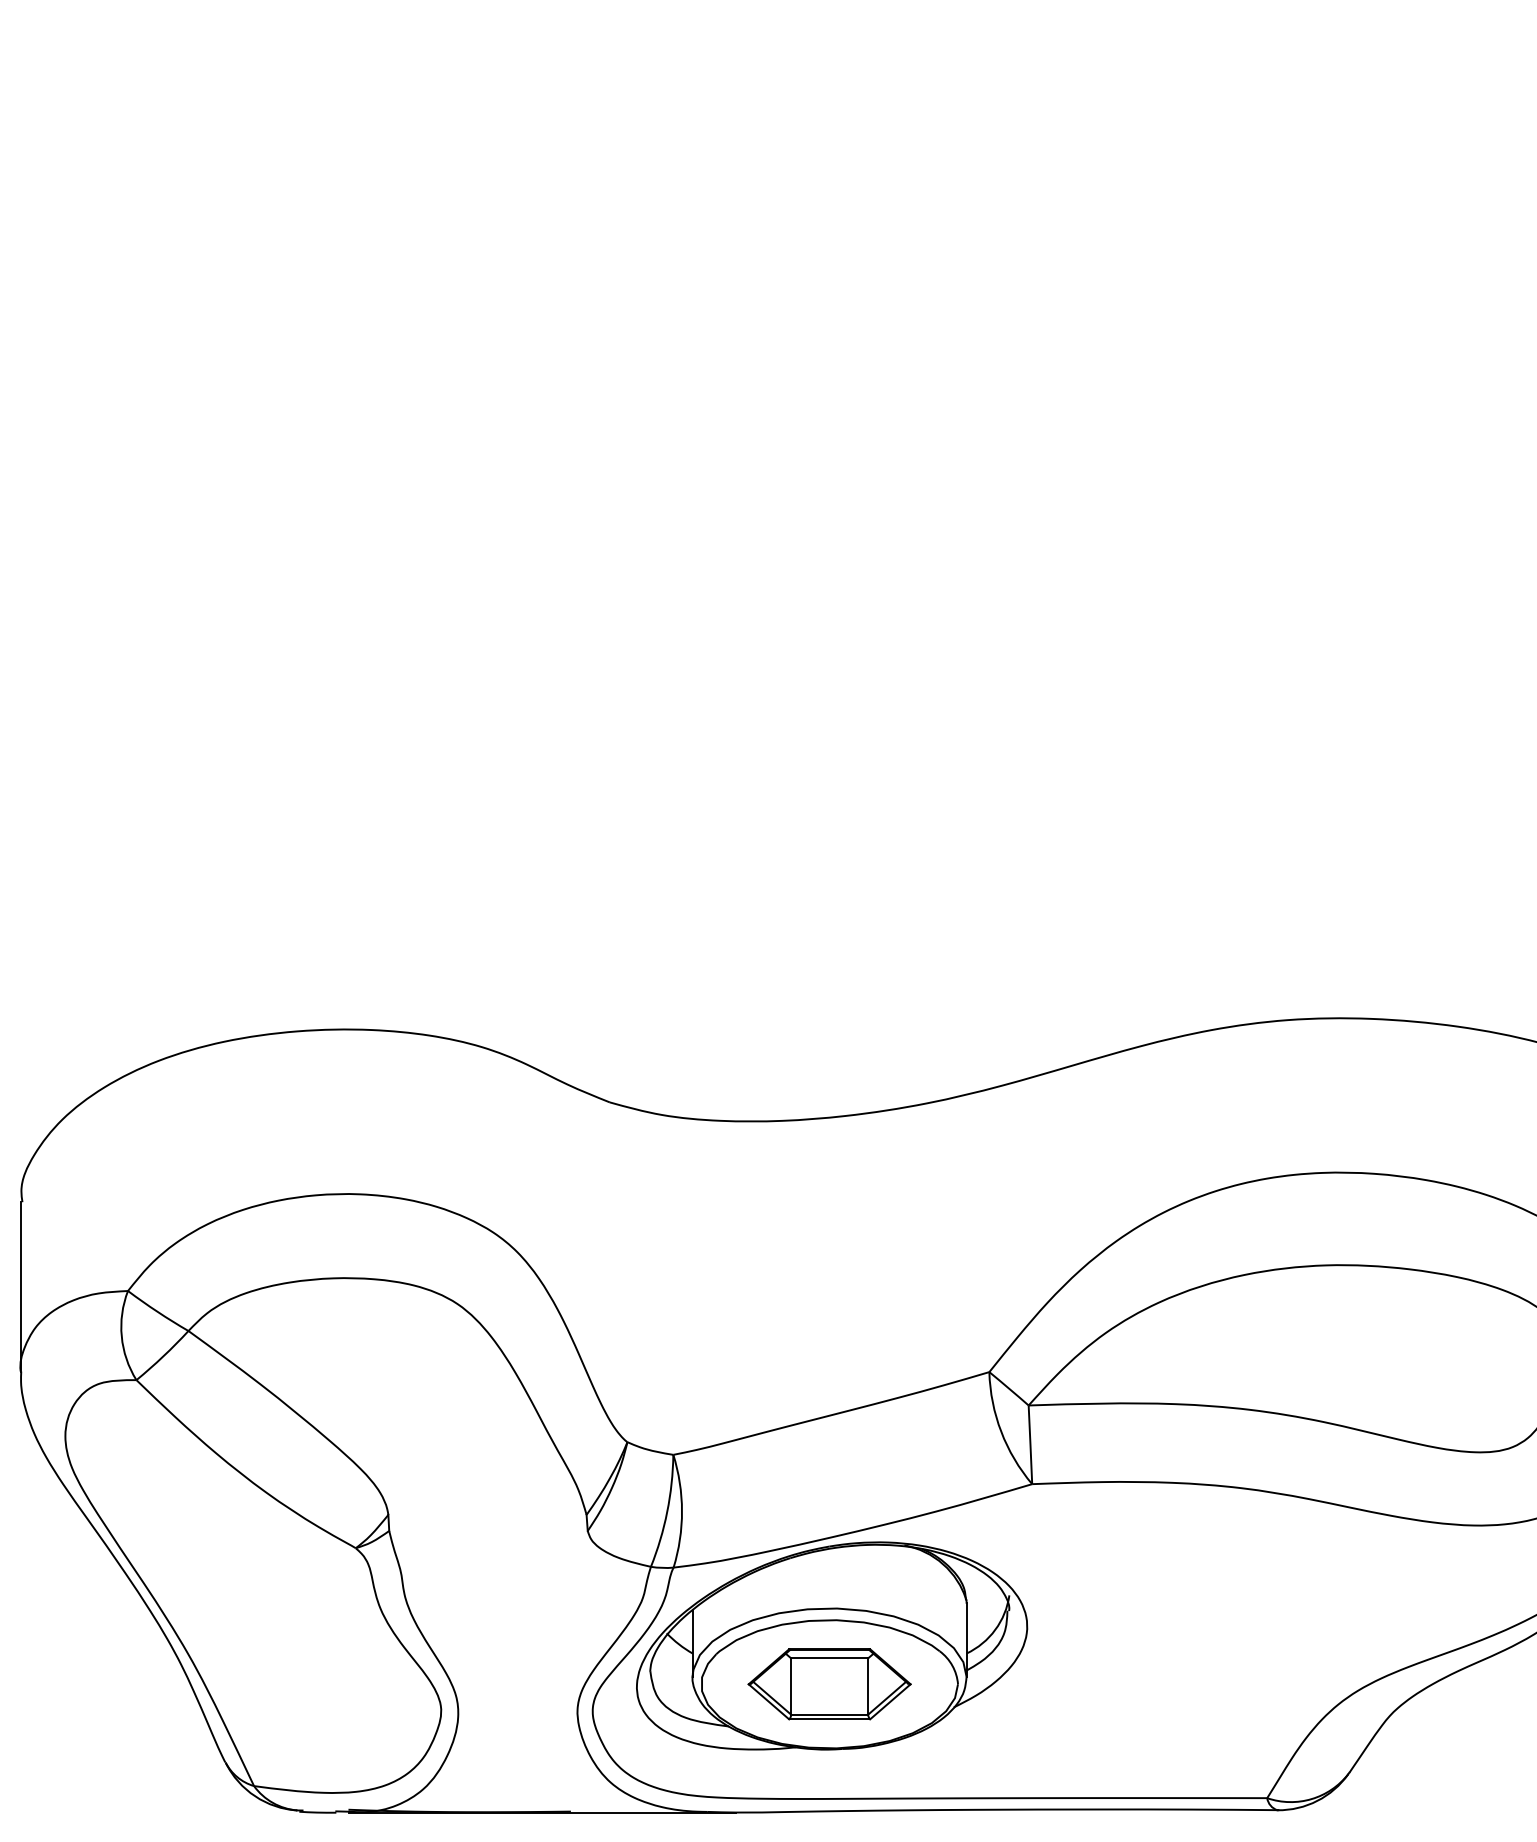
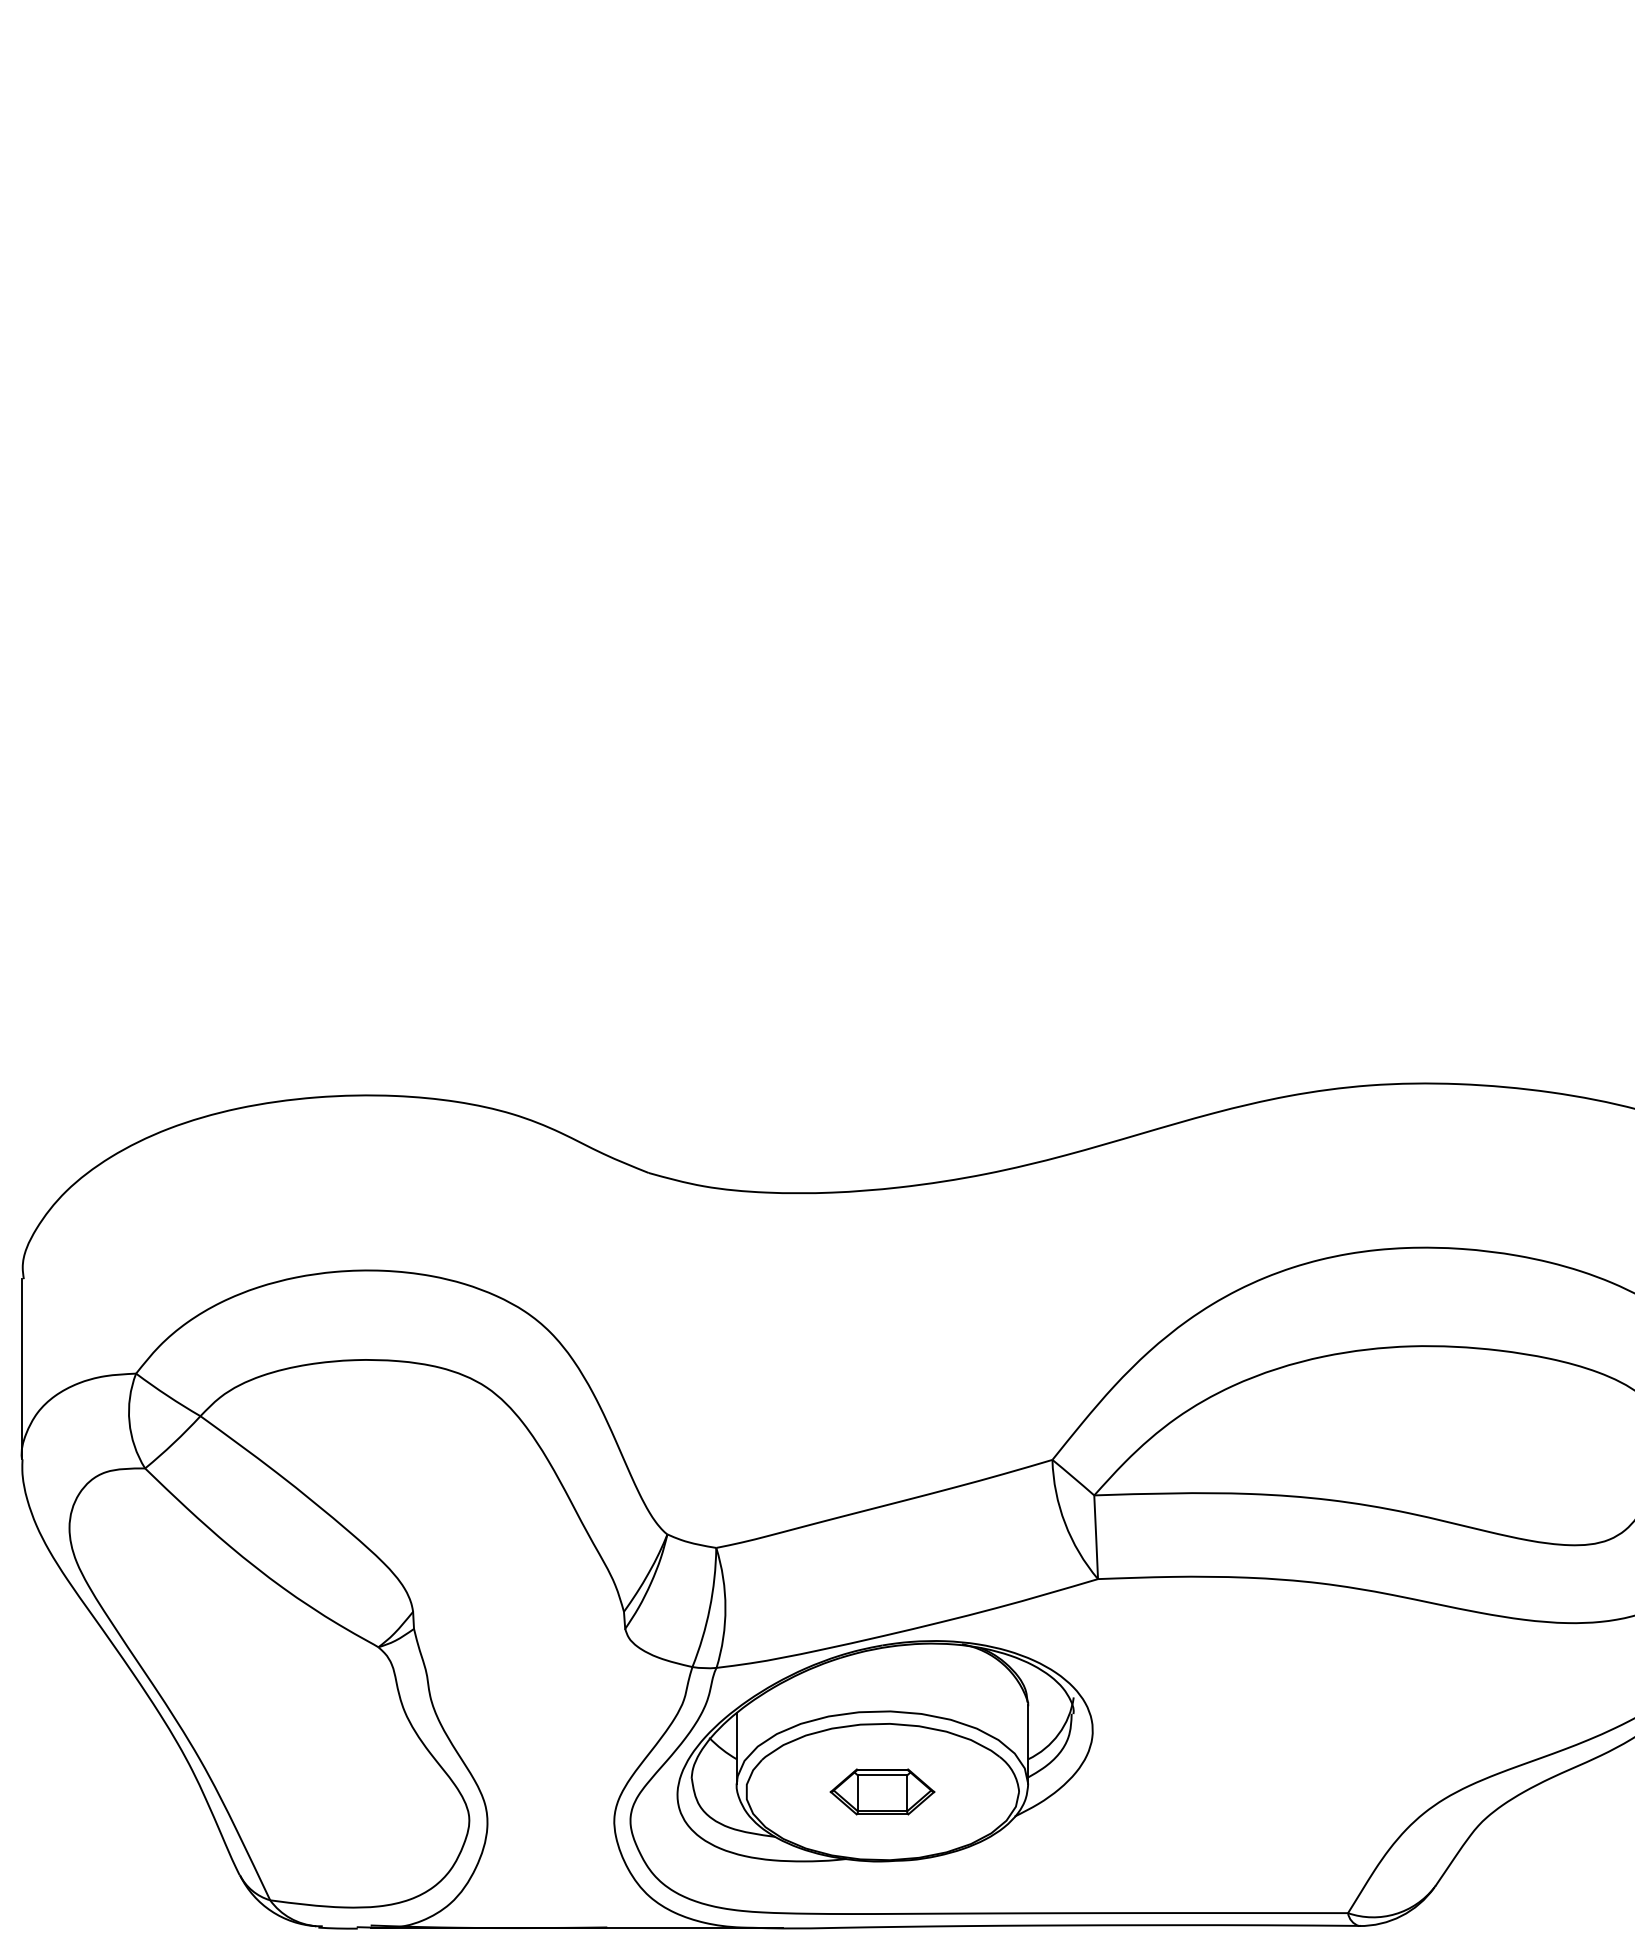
part: (829, 1683) -> (882, 1791), size x0.6

